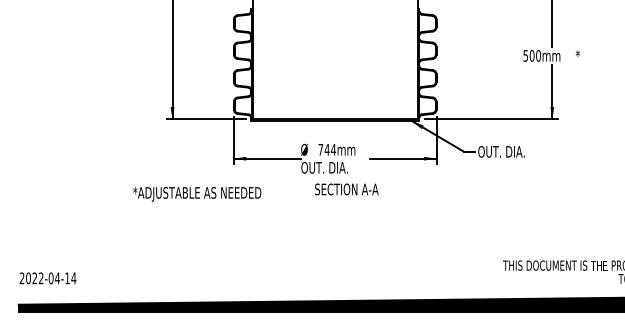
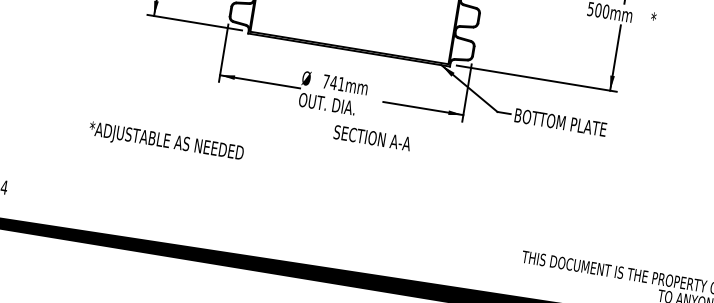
text: (333, 149) -> (341, 83), 744mm -> 741mm
text: (516, 151) -> (560, 122), OUT. DIA. -> BOTTOM PLATE
text: (346, 189) -> (372, 138), moved
text: (197, 194) -> (166, 142), moved

